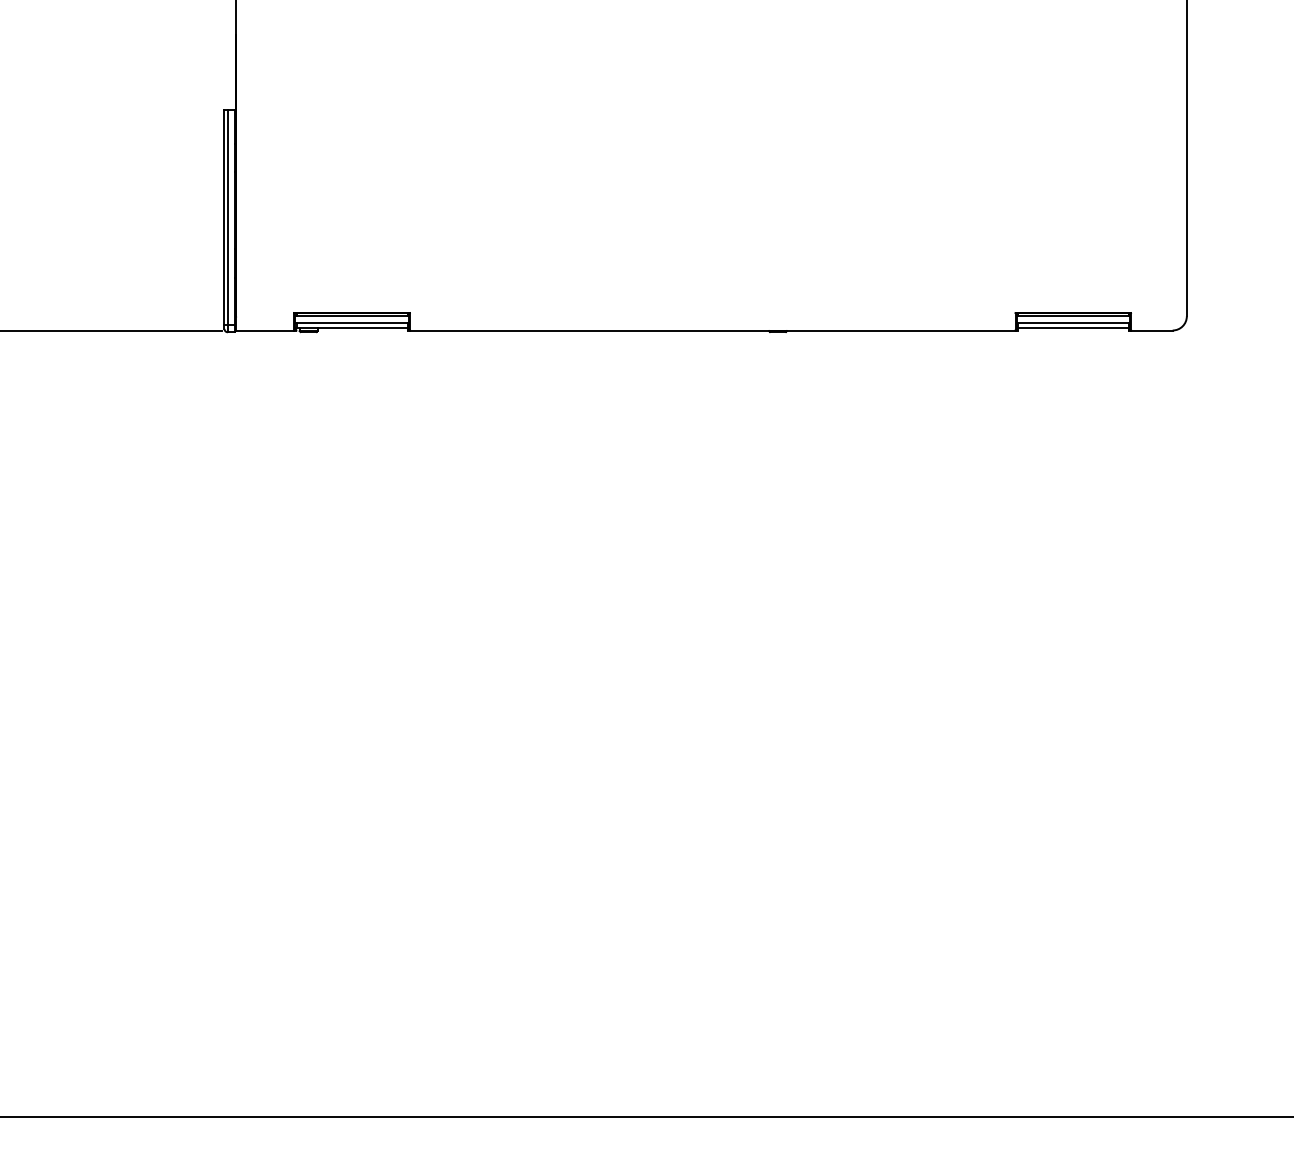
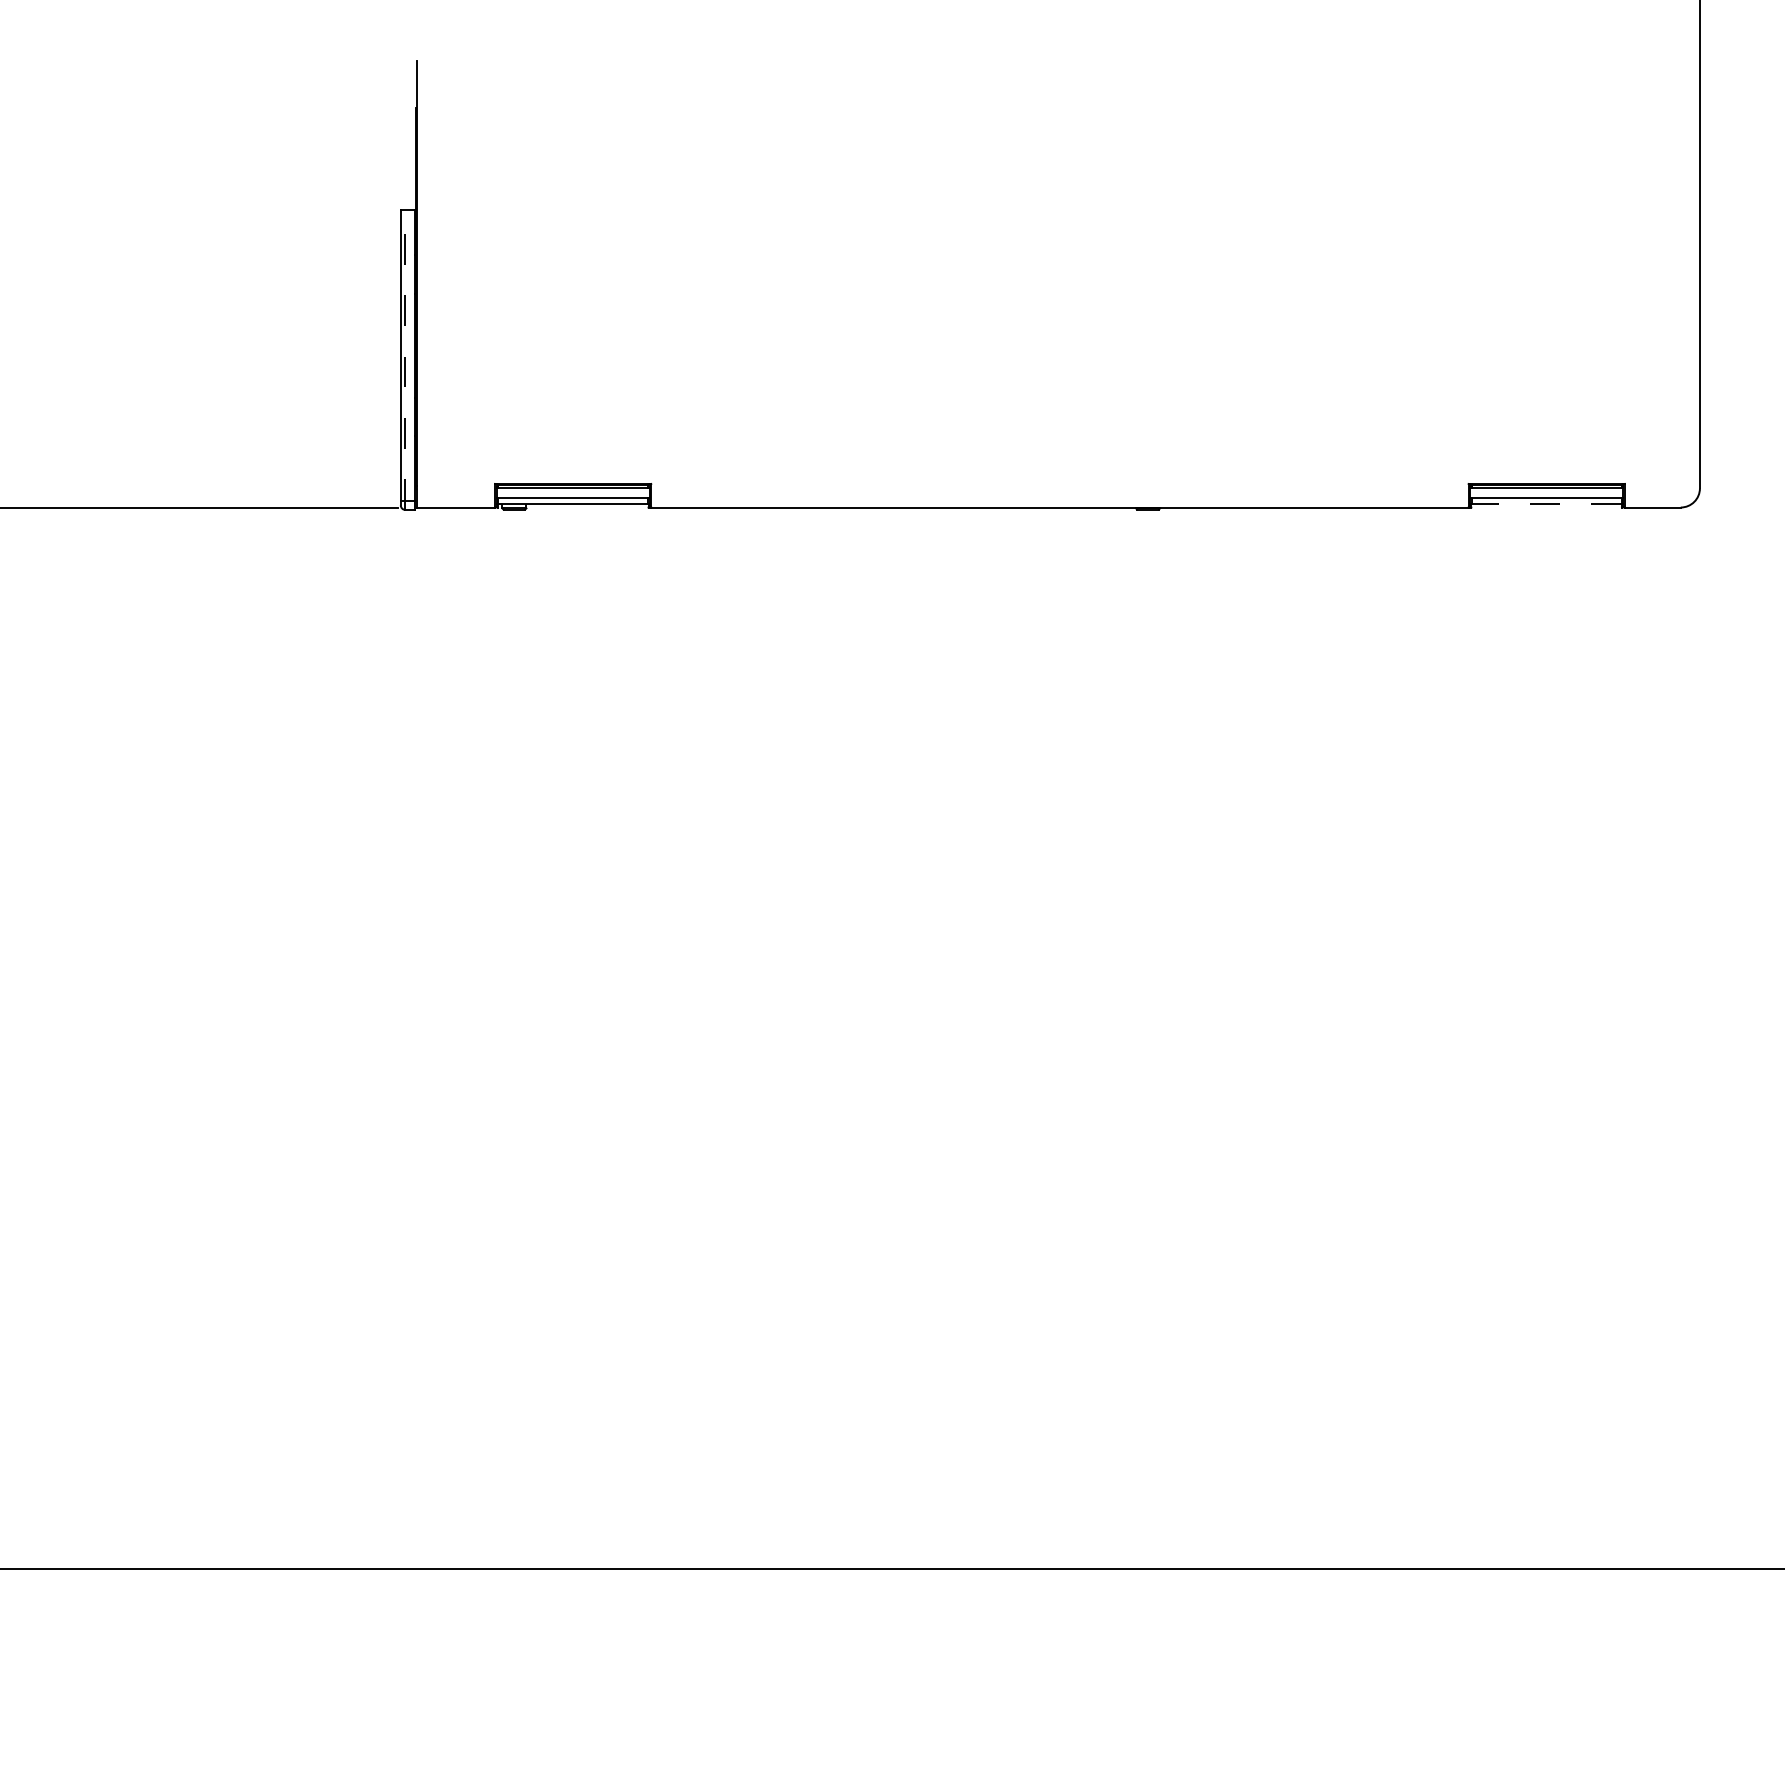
line: (227, 221) -> (405, 360), solid -> dashed
line: (1073, 328) -> (1546, 504), solid -> dashed

